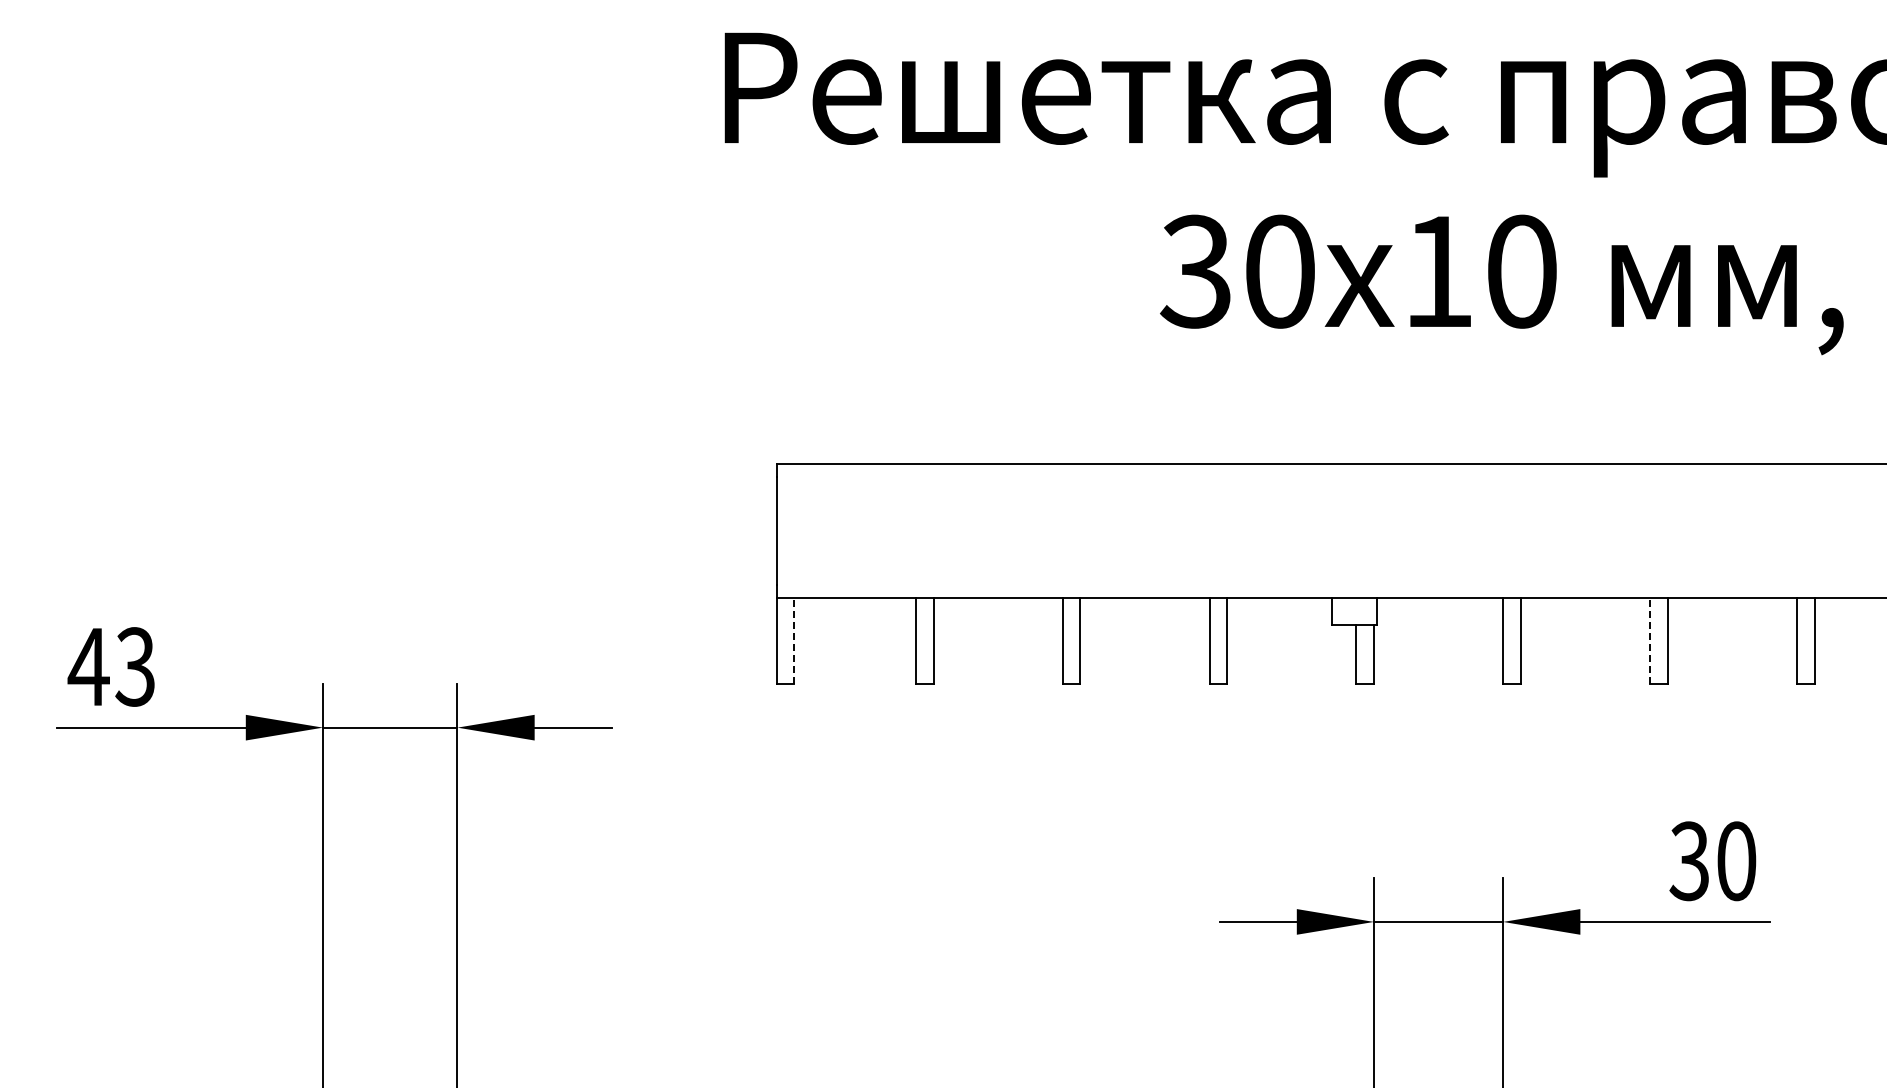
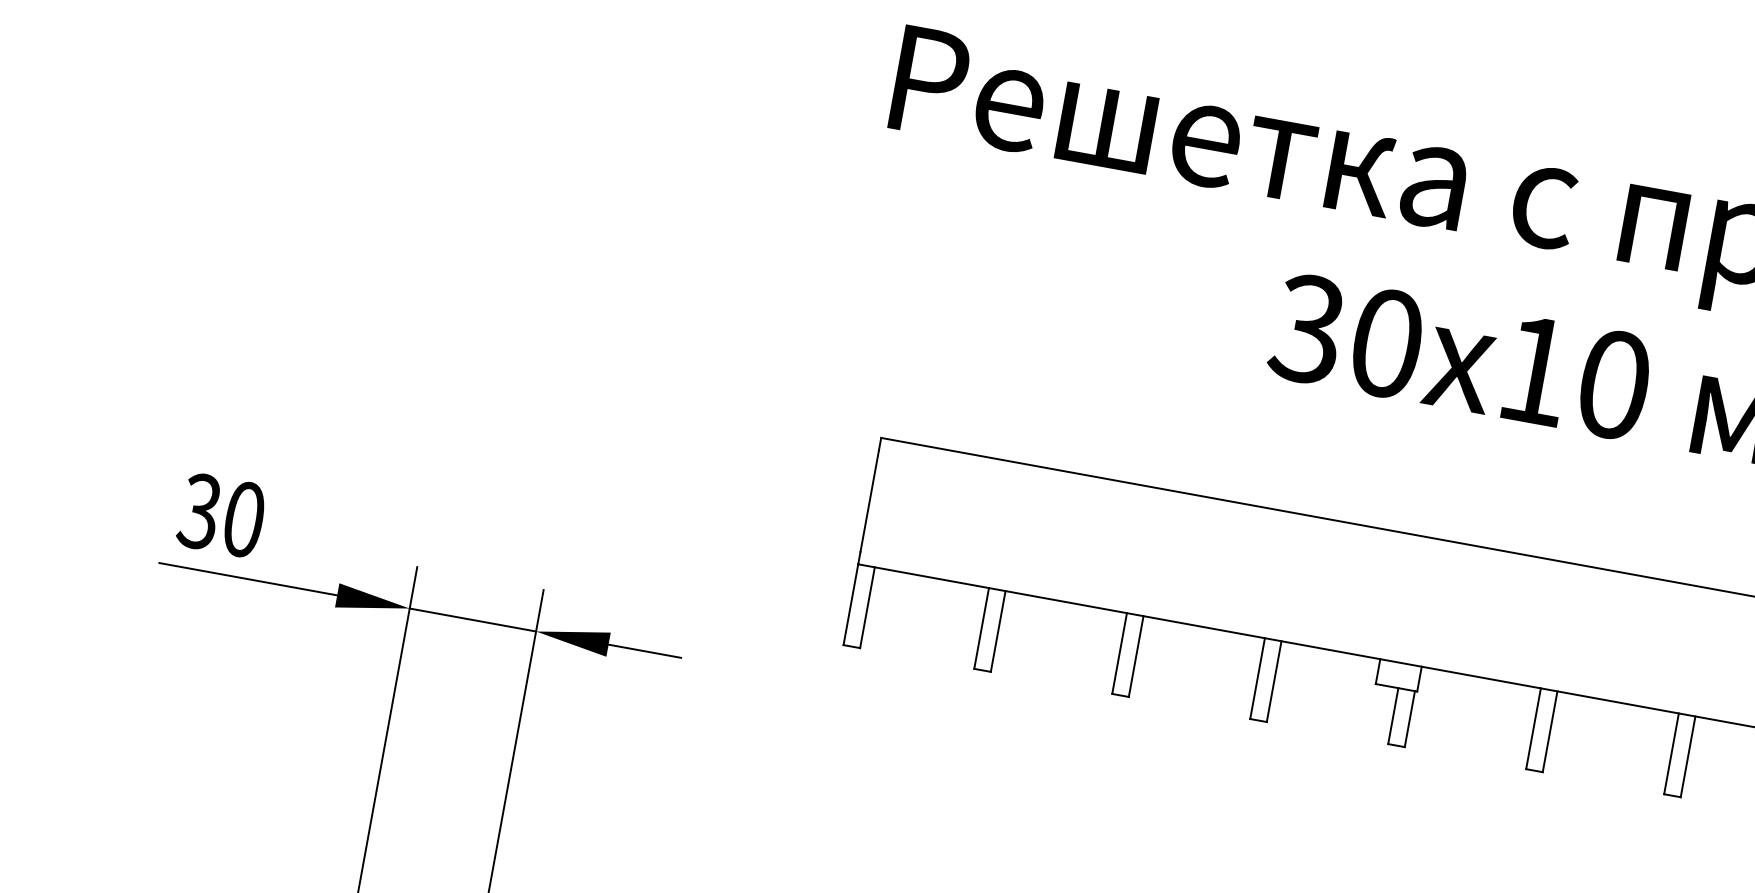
line: (794, 641) -> (867, 608), dashed -> solid
line: (1650, 641) -> (1671, 754), dashed -> solid
text: (111, 666) -> (221, 514), 43 -> 30

